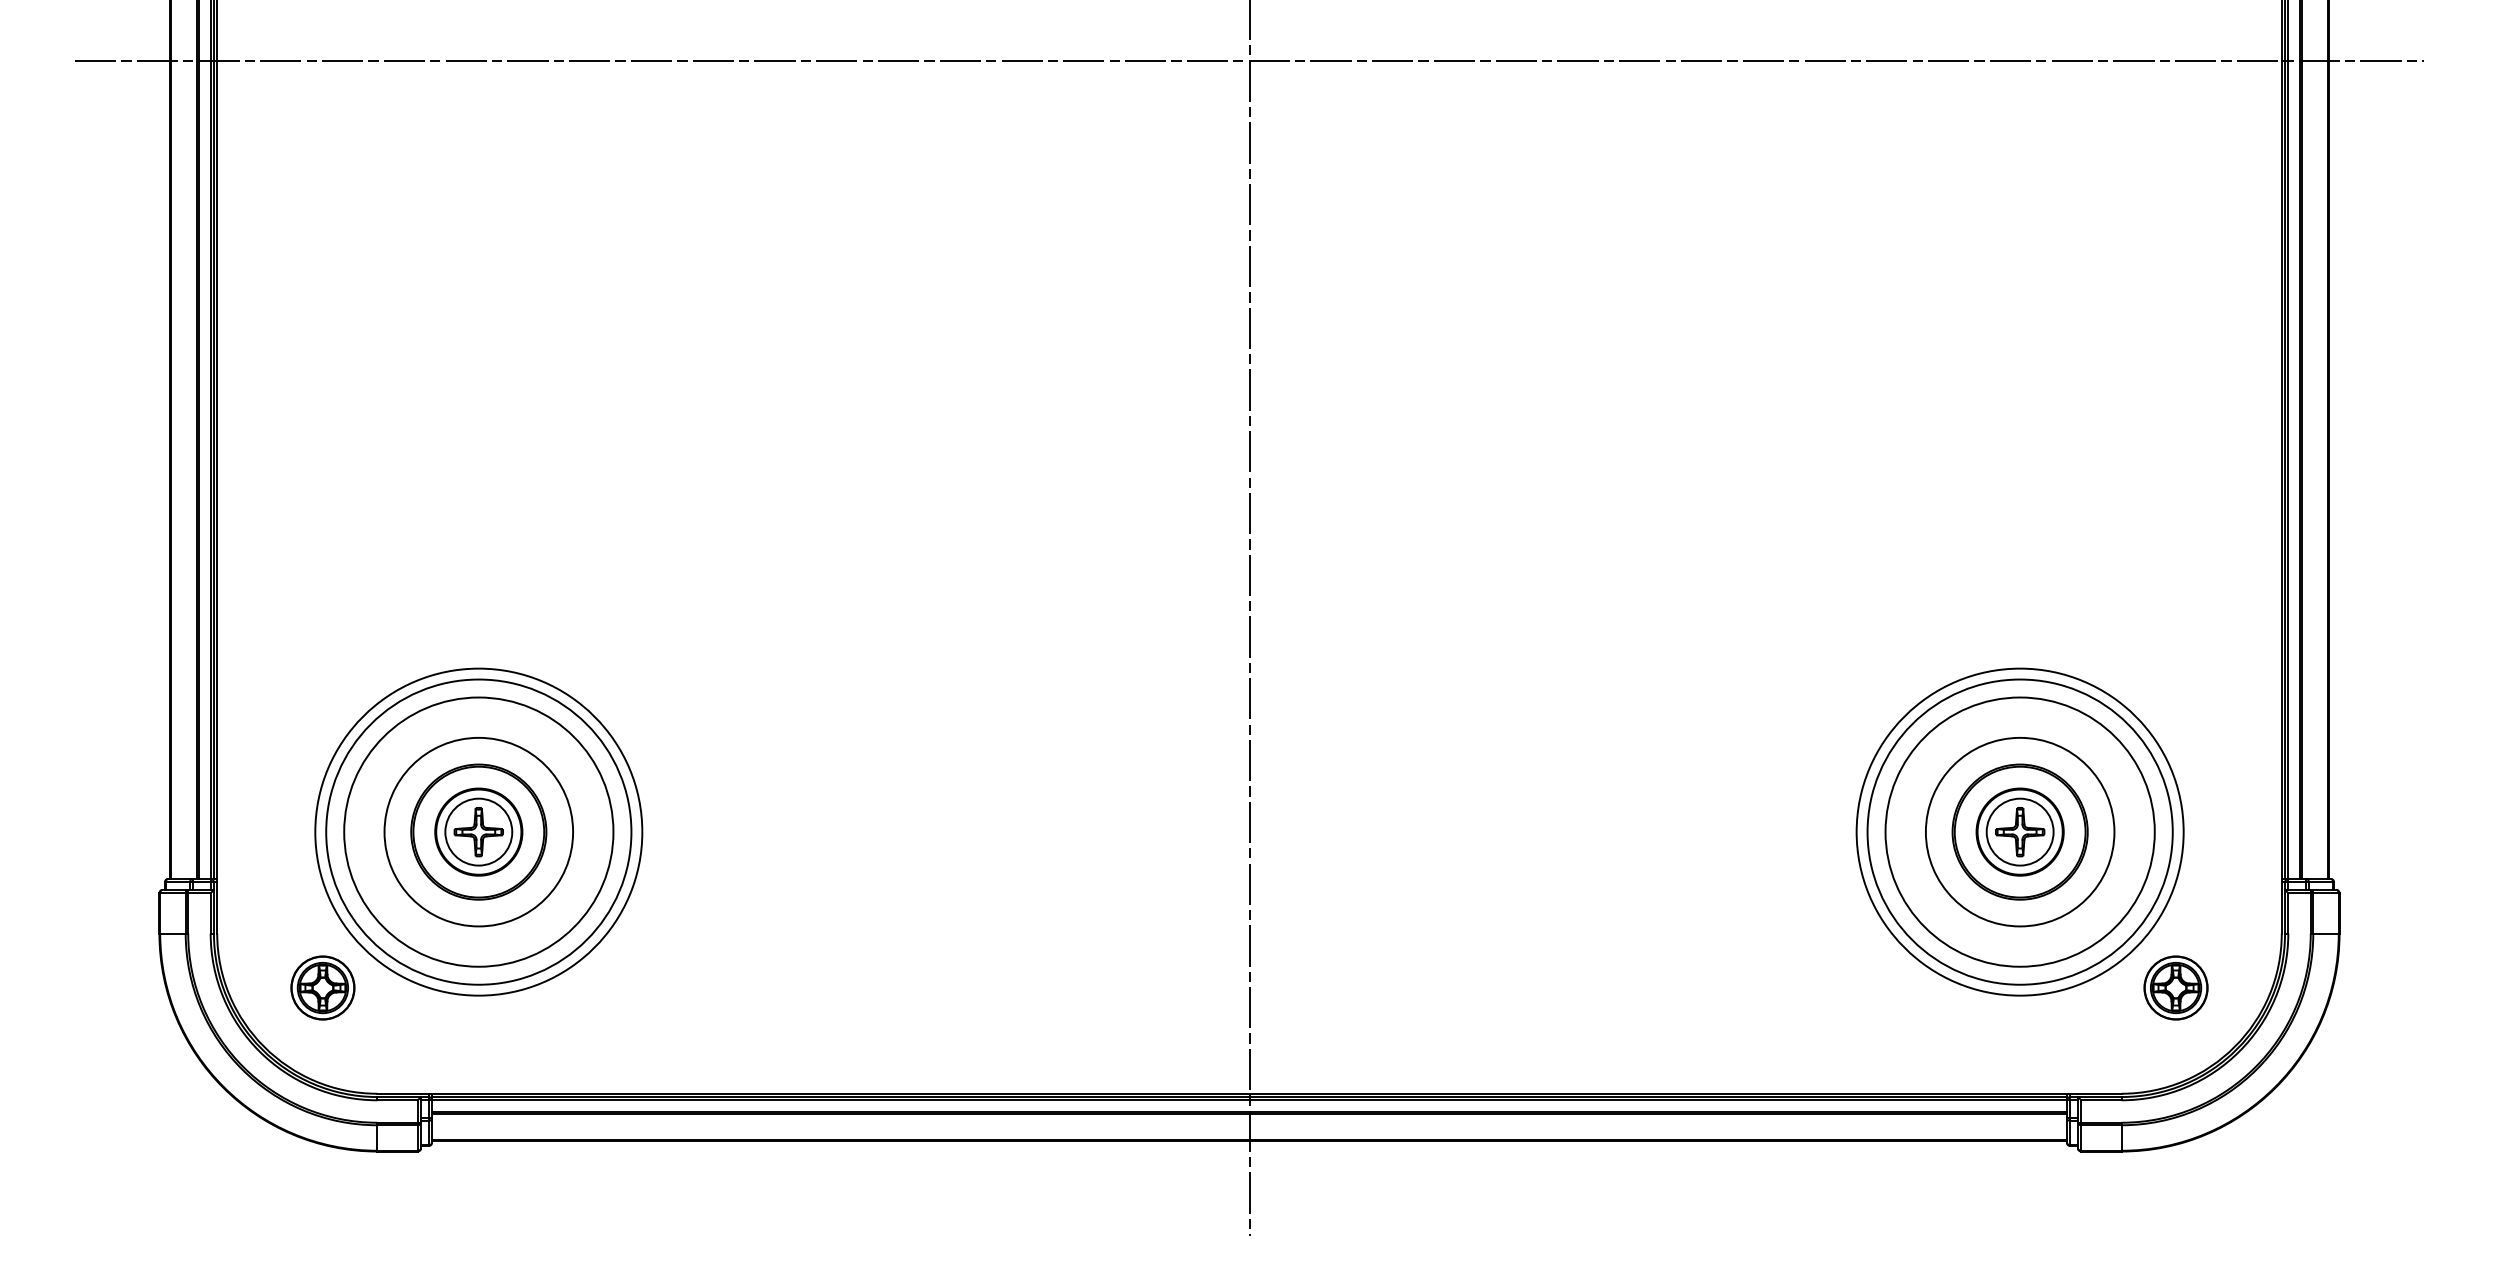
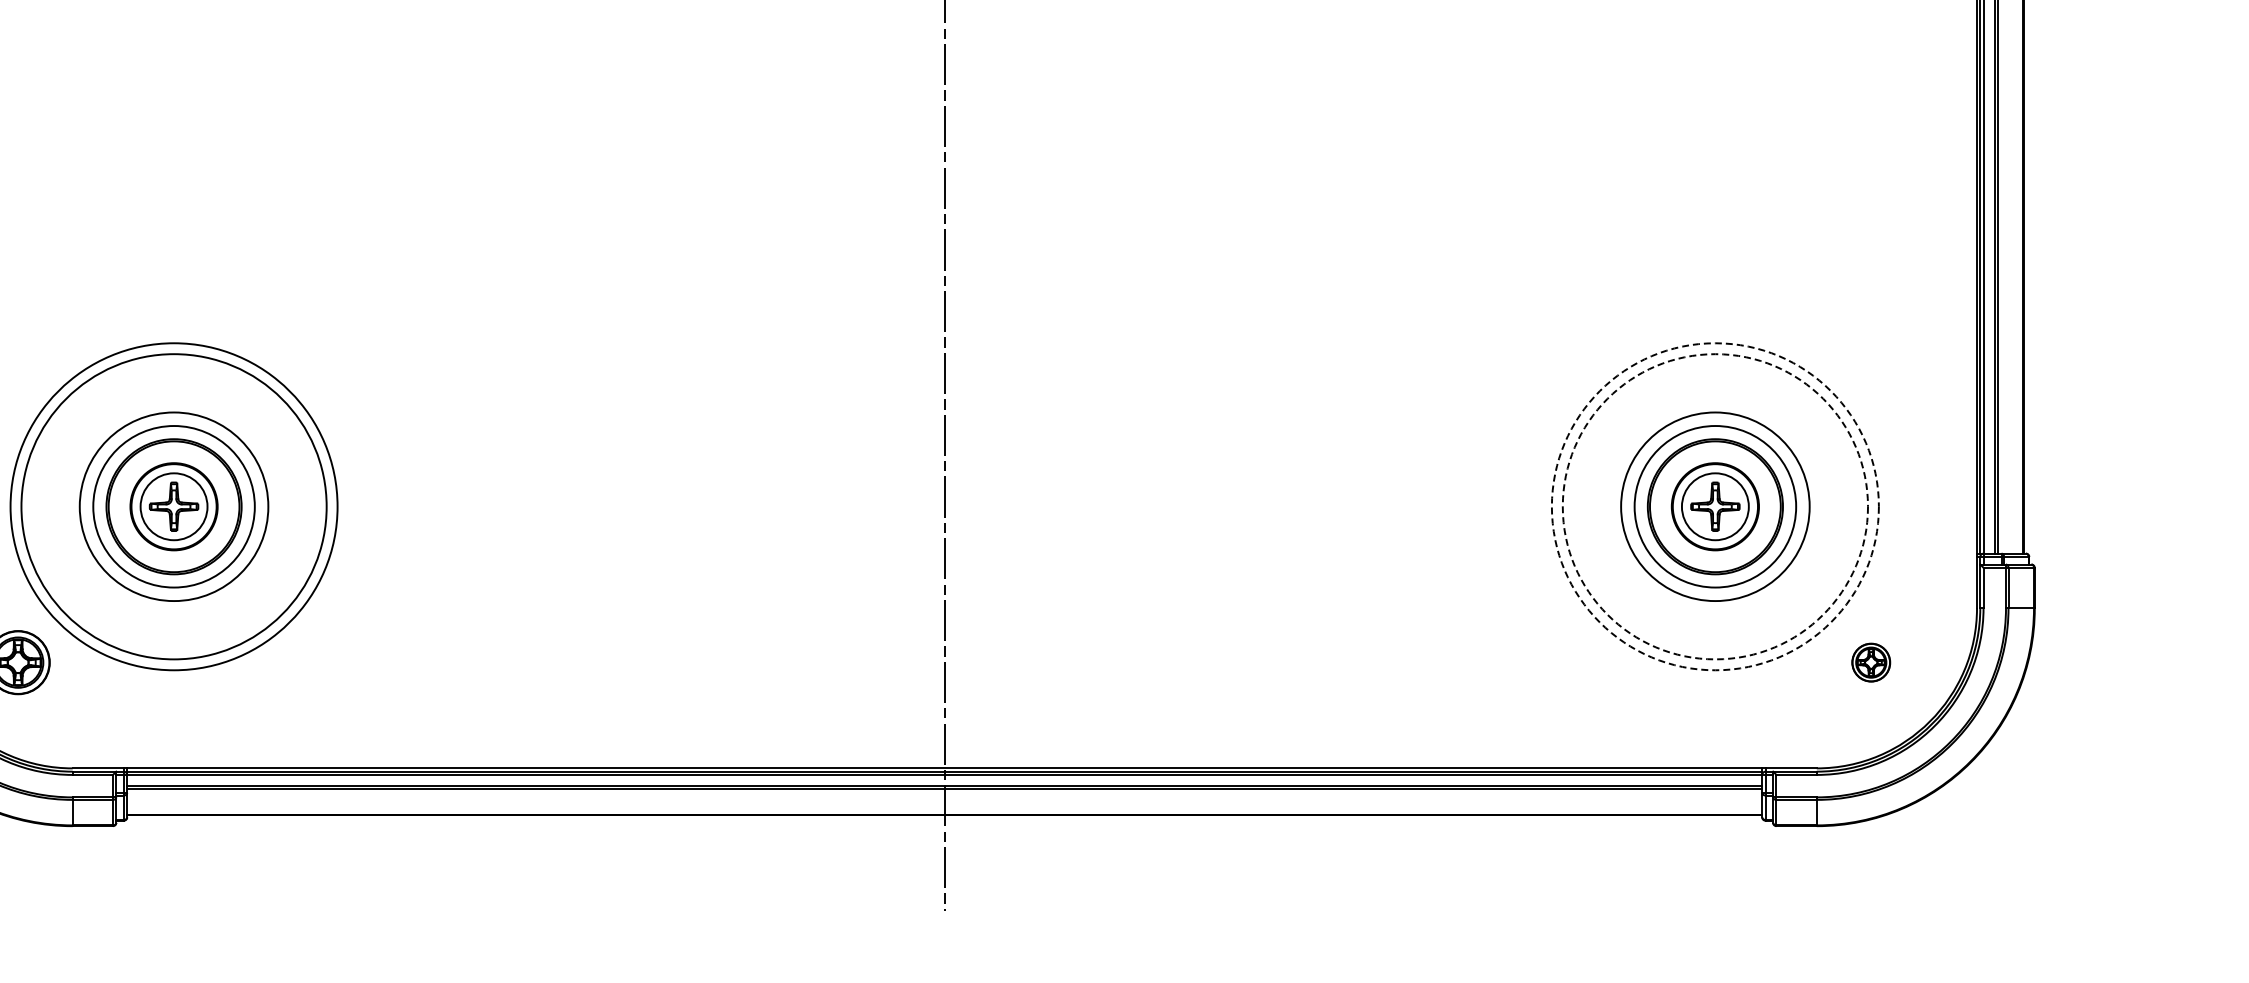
circle: (478, 831) -> (173, 506), size x0.6
circle: (2019, 831) -> (1714, 506), size x0.6
circle: (2019, 831) -> (1714, 506), solid -> dashed
circle: (2019, 831) -> (1714, 506), solid -> dashed
part: (2175, 987) -> (1870, 662), size x0.6

